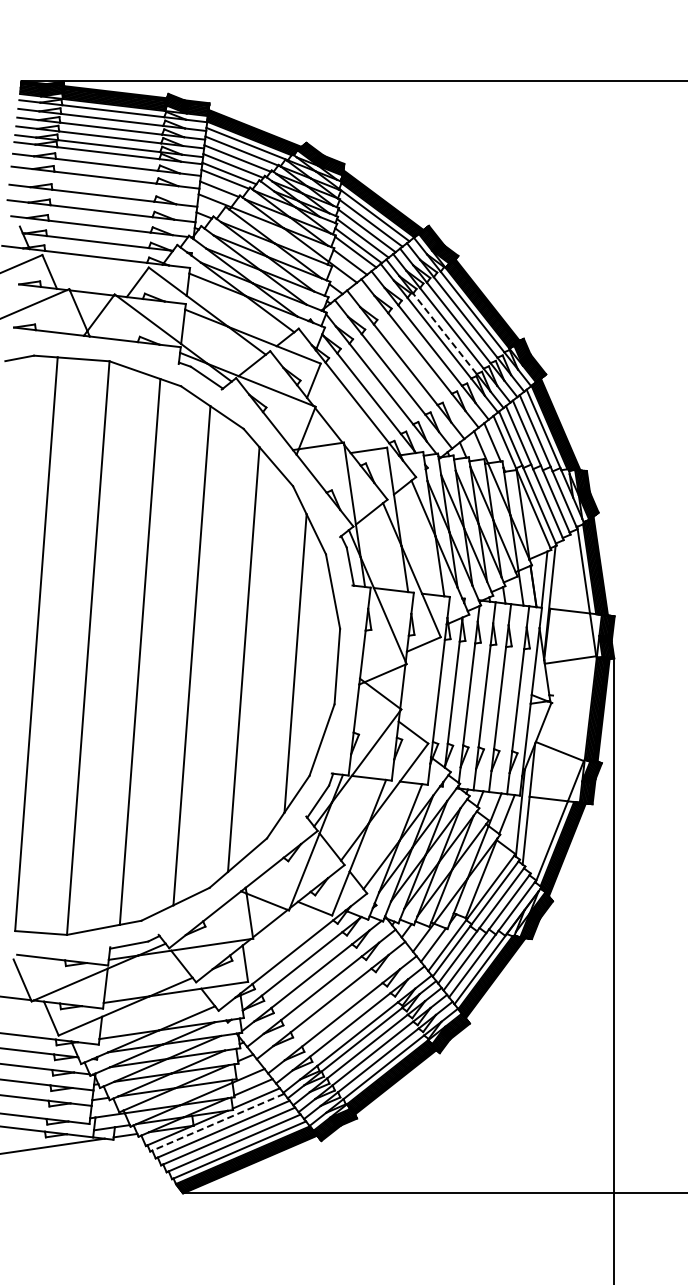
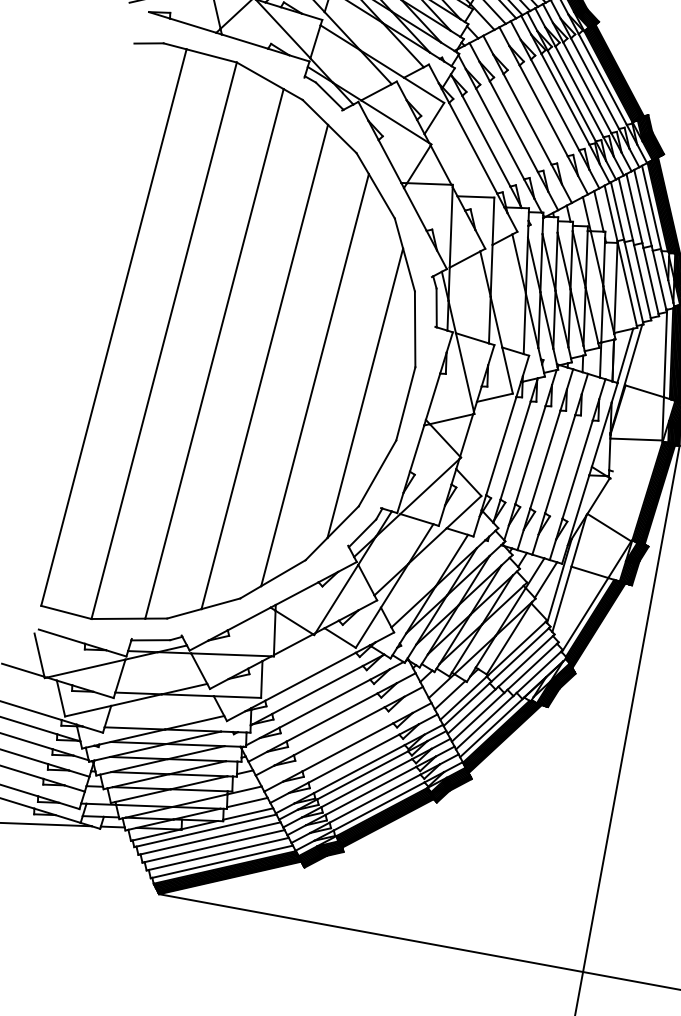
line: (444, 333) -> (571, 95), dashed -> solid
line: (218, 1122) -> (206, 830), dashed -> solid

